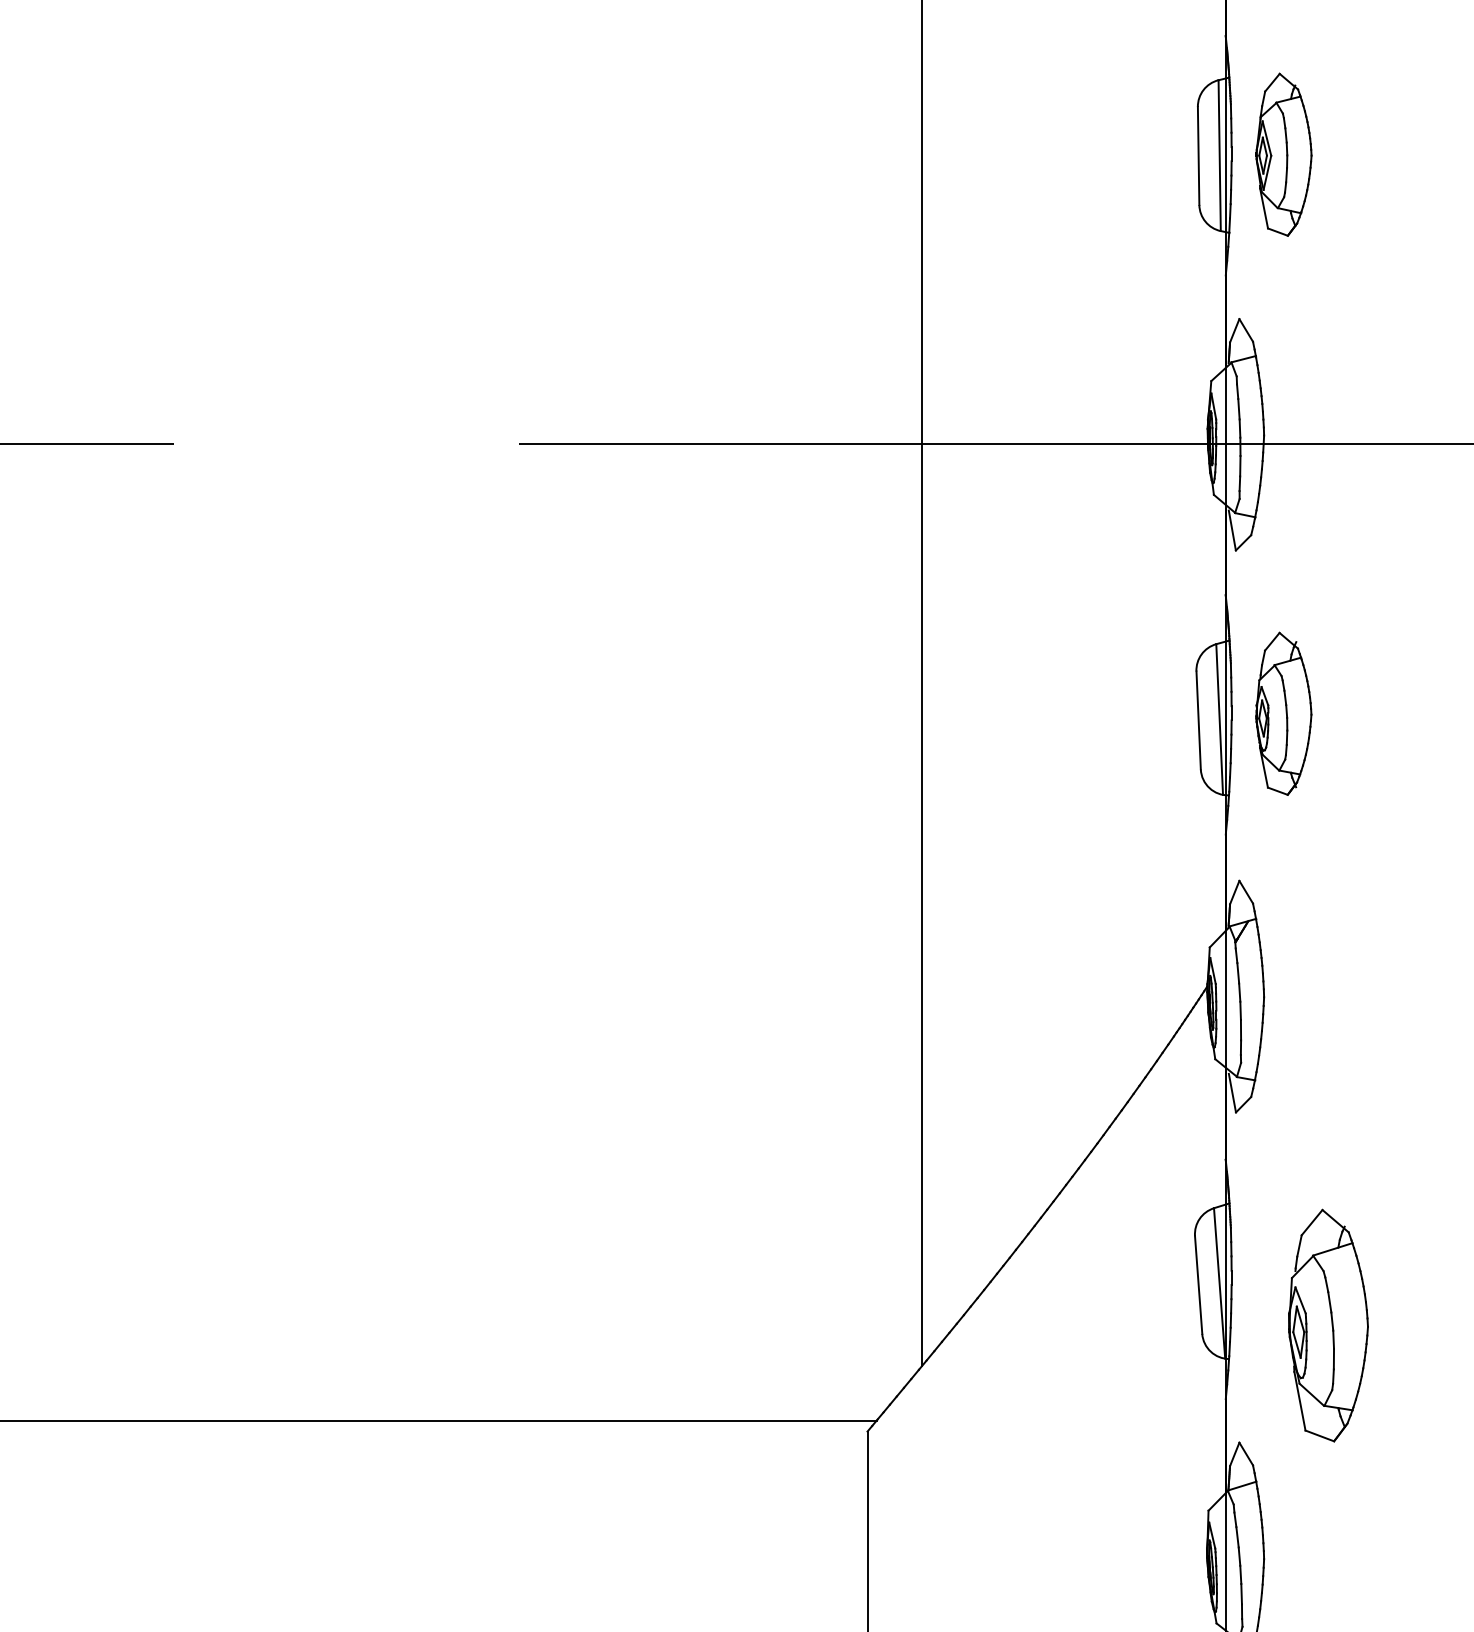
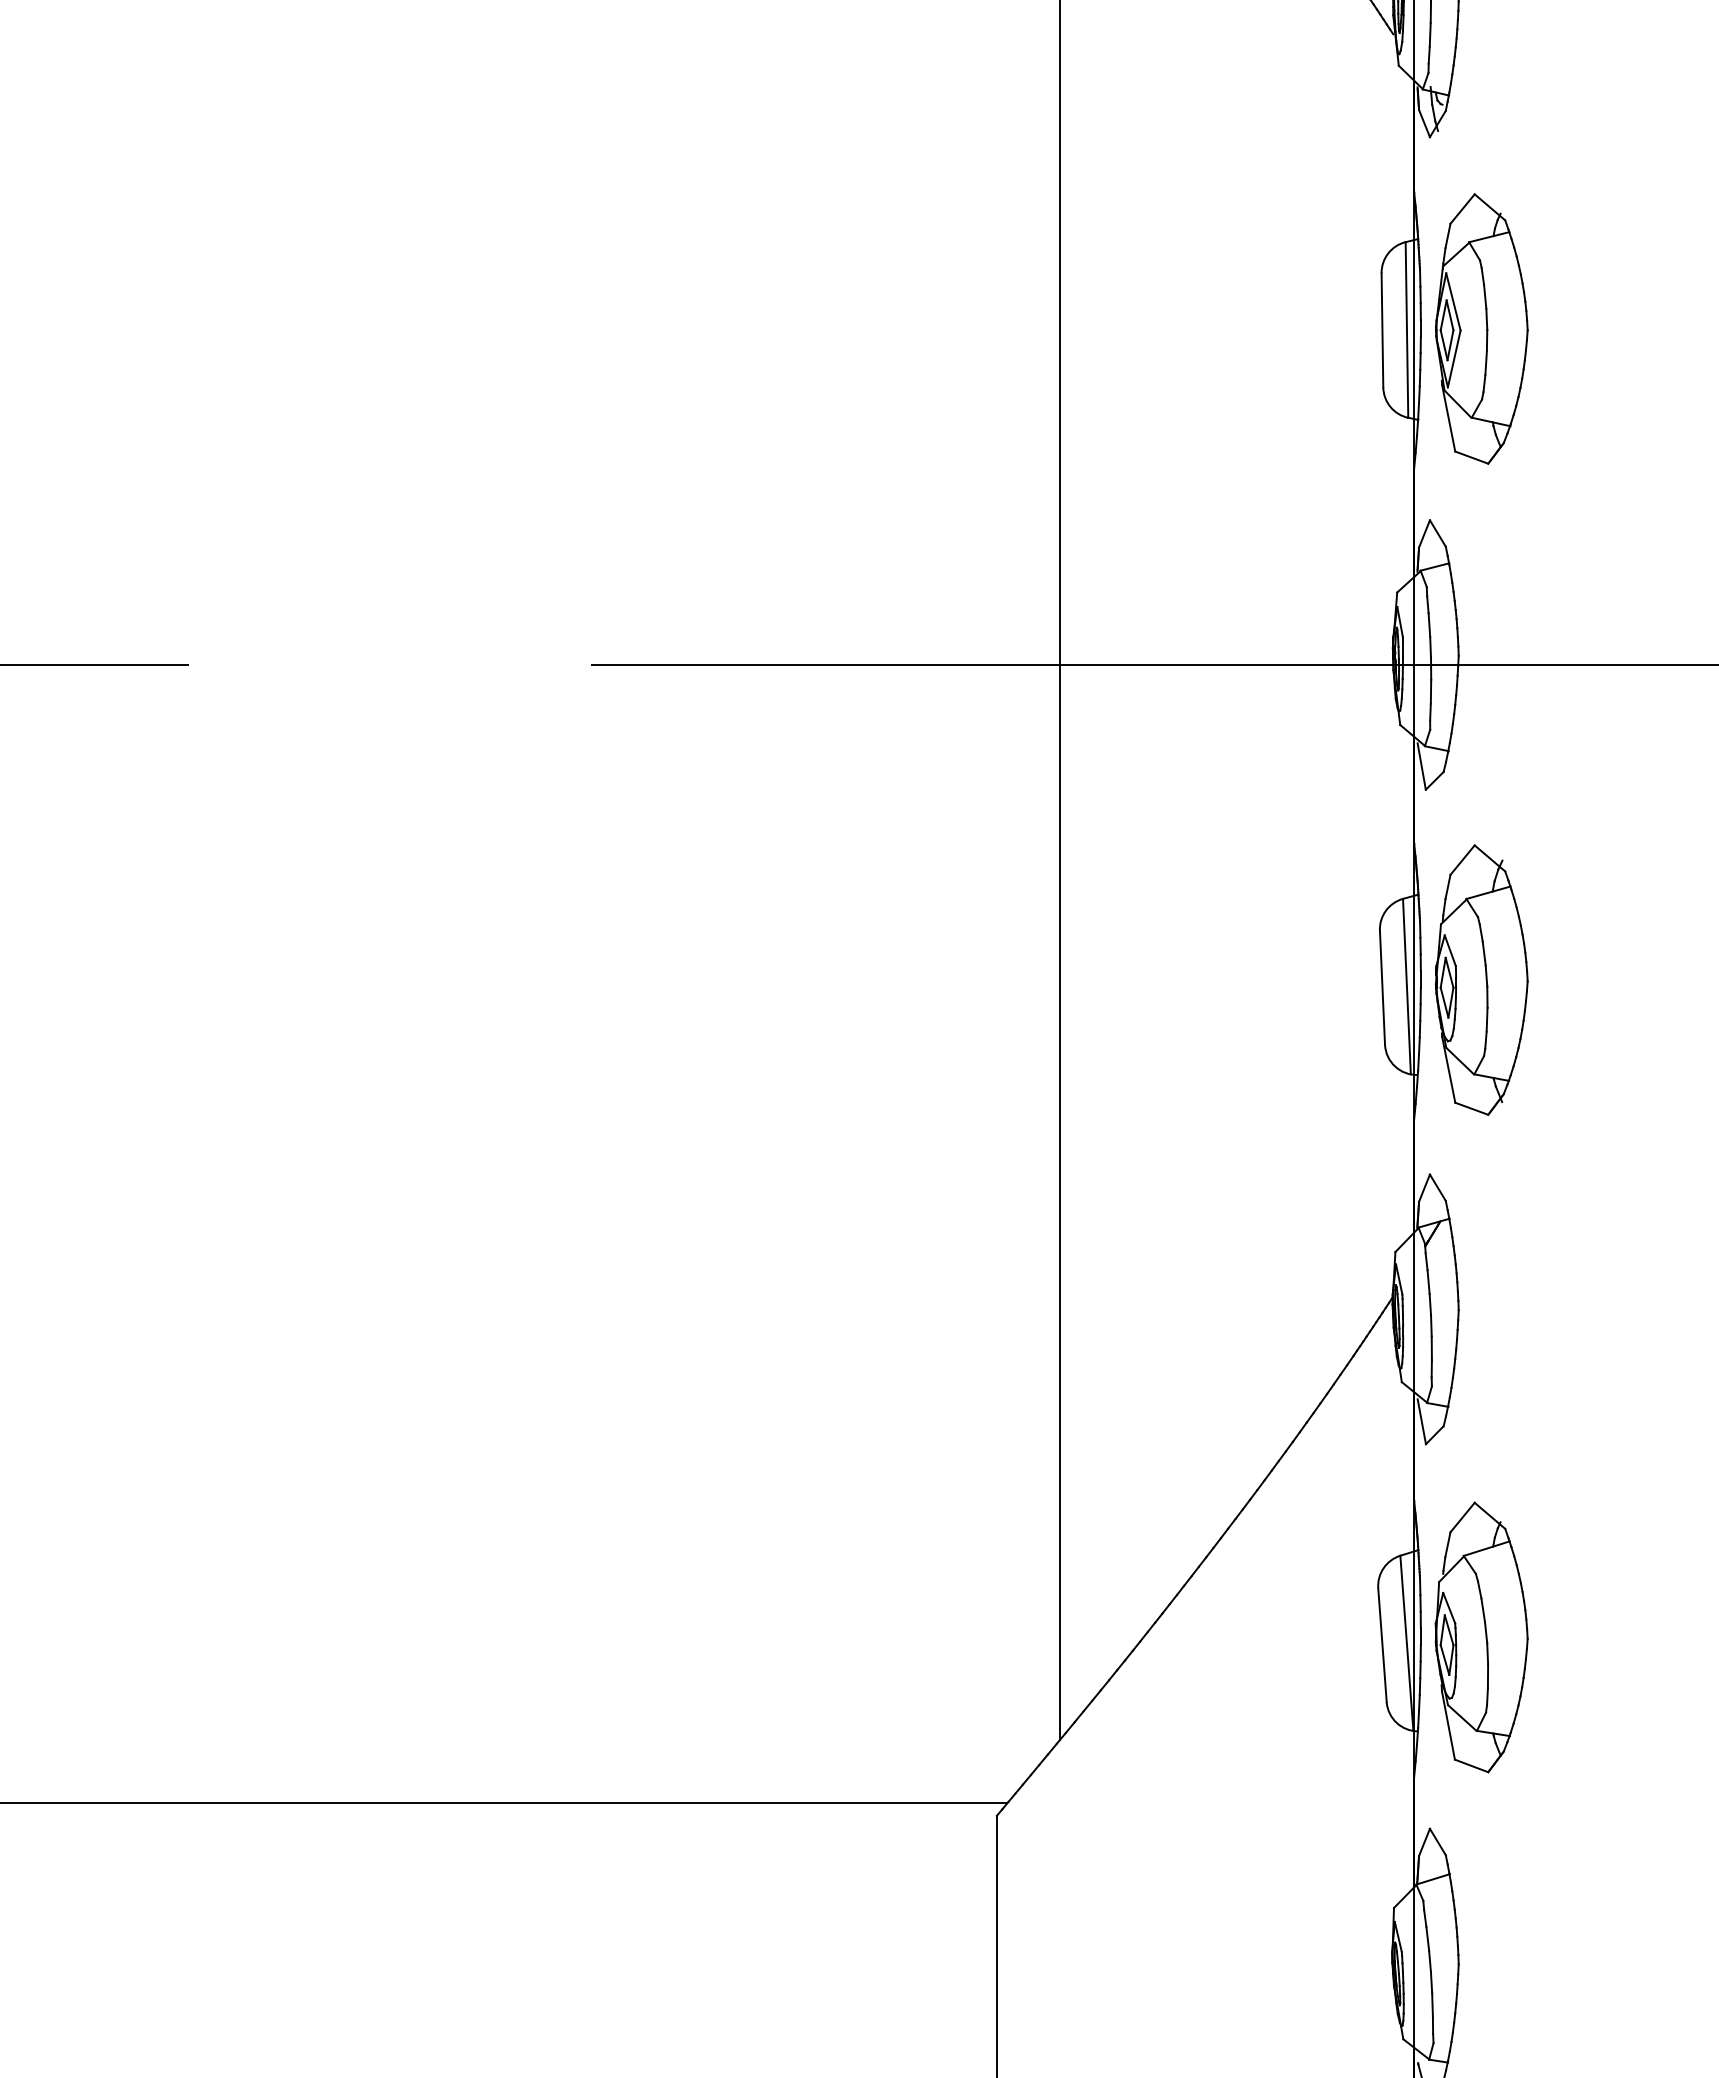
part: (1283, 154) -> (1481, 328), size x1.43
part: (1283, 713) -> (1481, 979), size x1.43
part: (1328, 1325) -> (1481, 1637), moved

